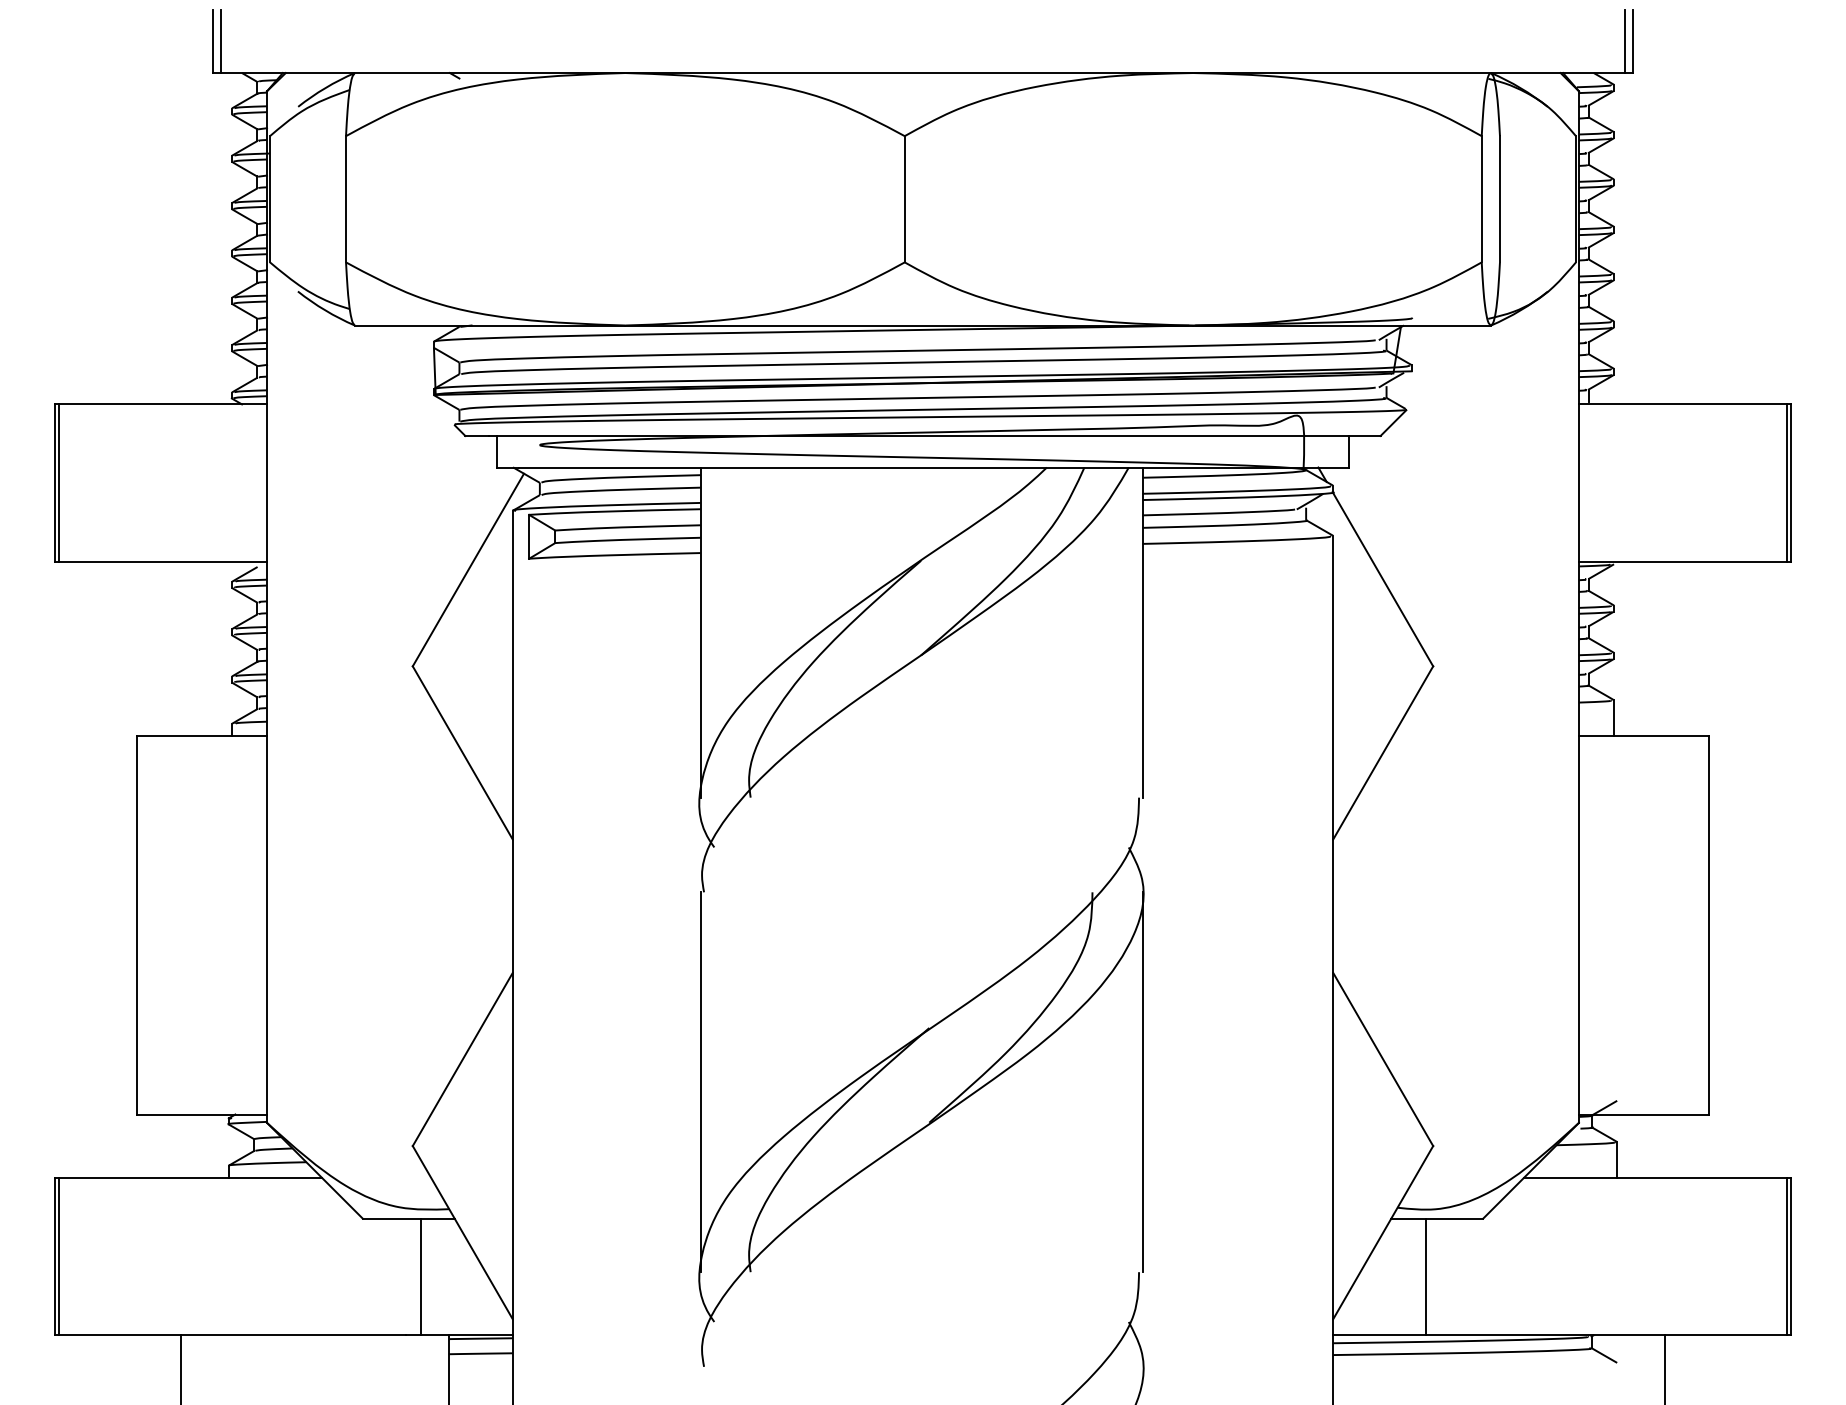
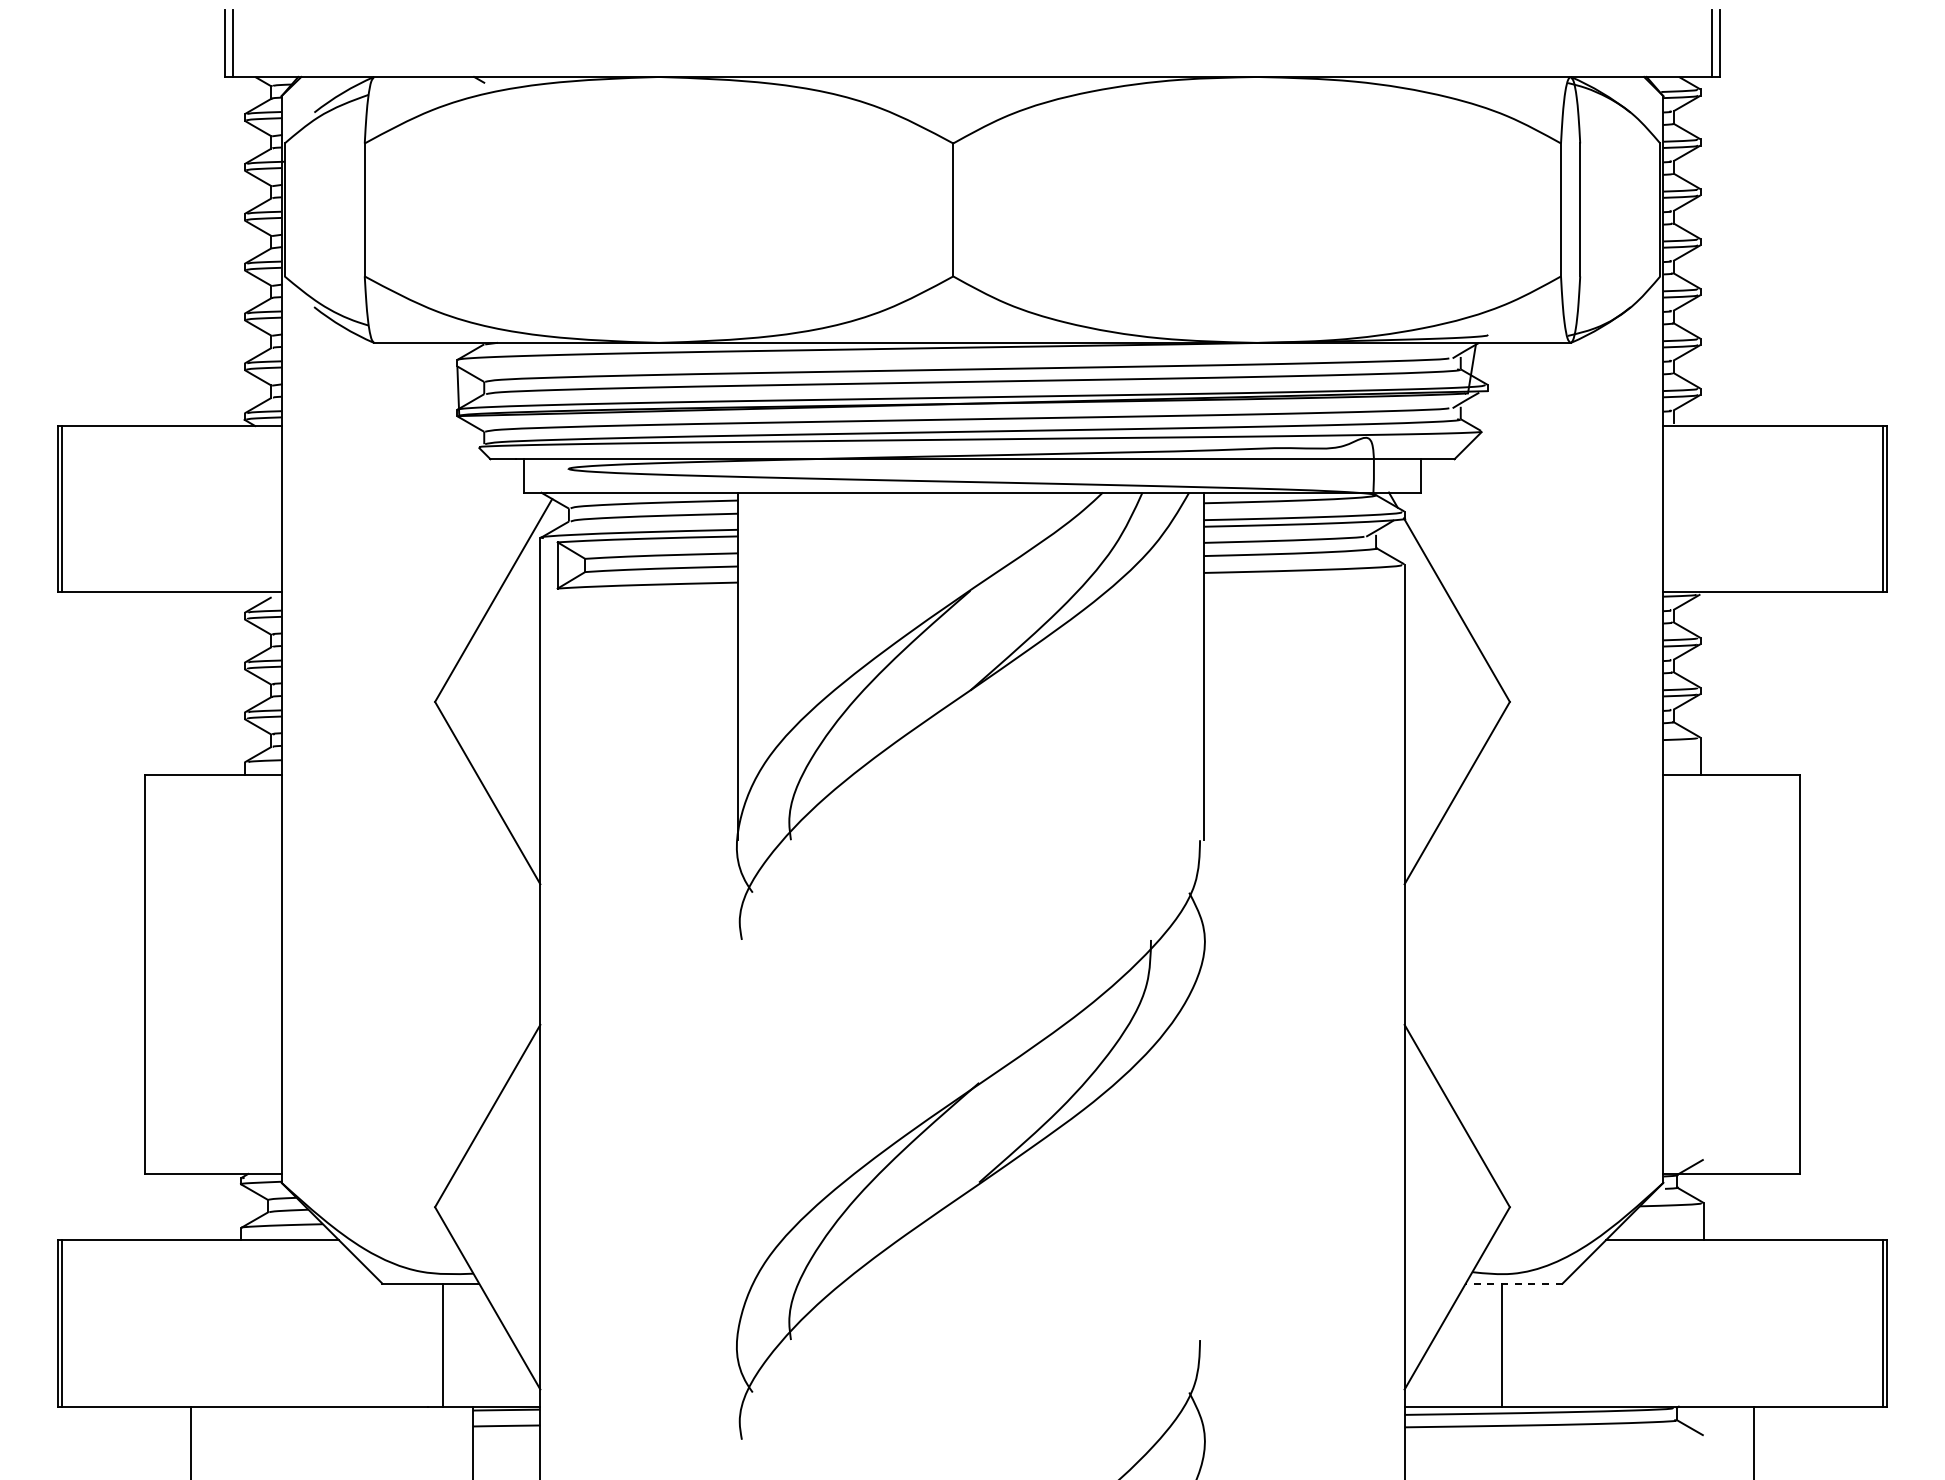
line: (700, 1081) -> (738, 1139), removed
line: (1142, 1081) -> (1203, 1139), removed
line: (1436, 1218) -> (1513, 1283), solid -> dashed

